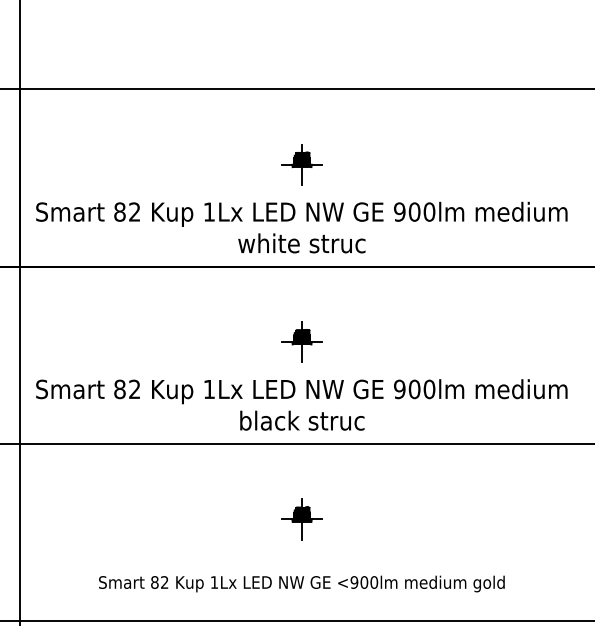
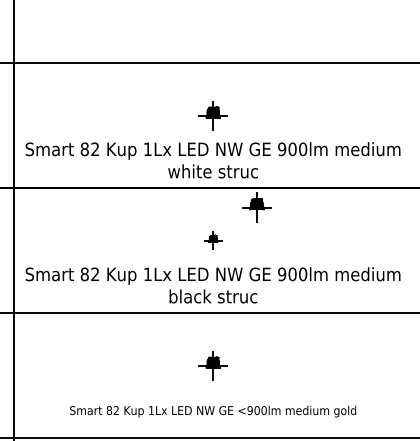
part: (363, 294) -> (256, 207), added
part: (301, 341) -> (212, 240), size x0.6

